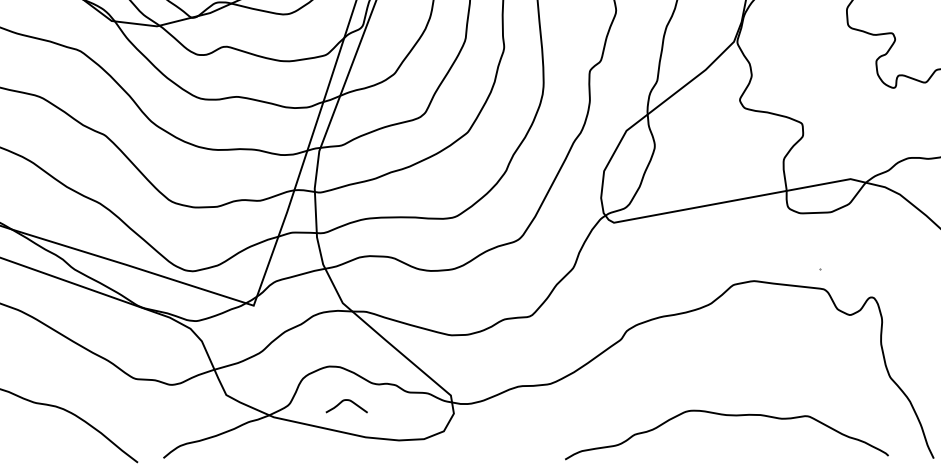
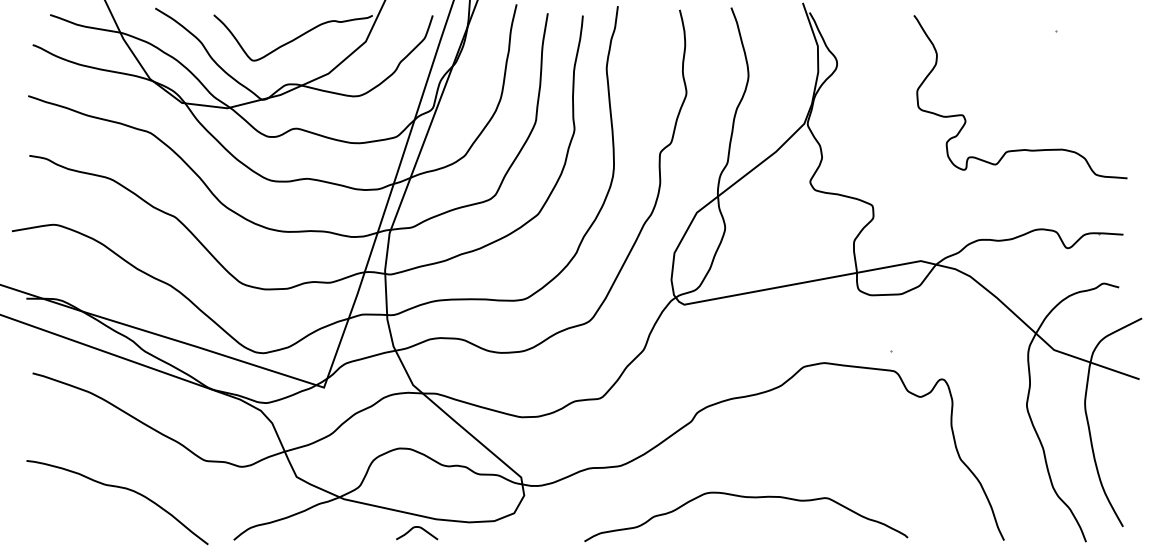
curve: (349, 401) -> (419, 528), moved
curve: (730, 416) -> (749, 498), moved

